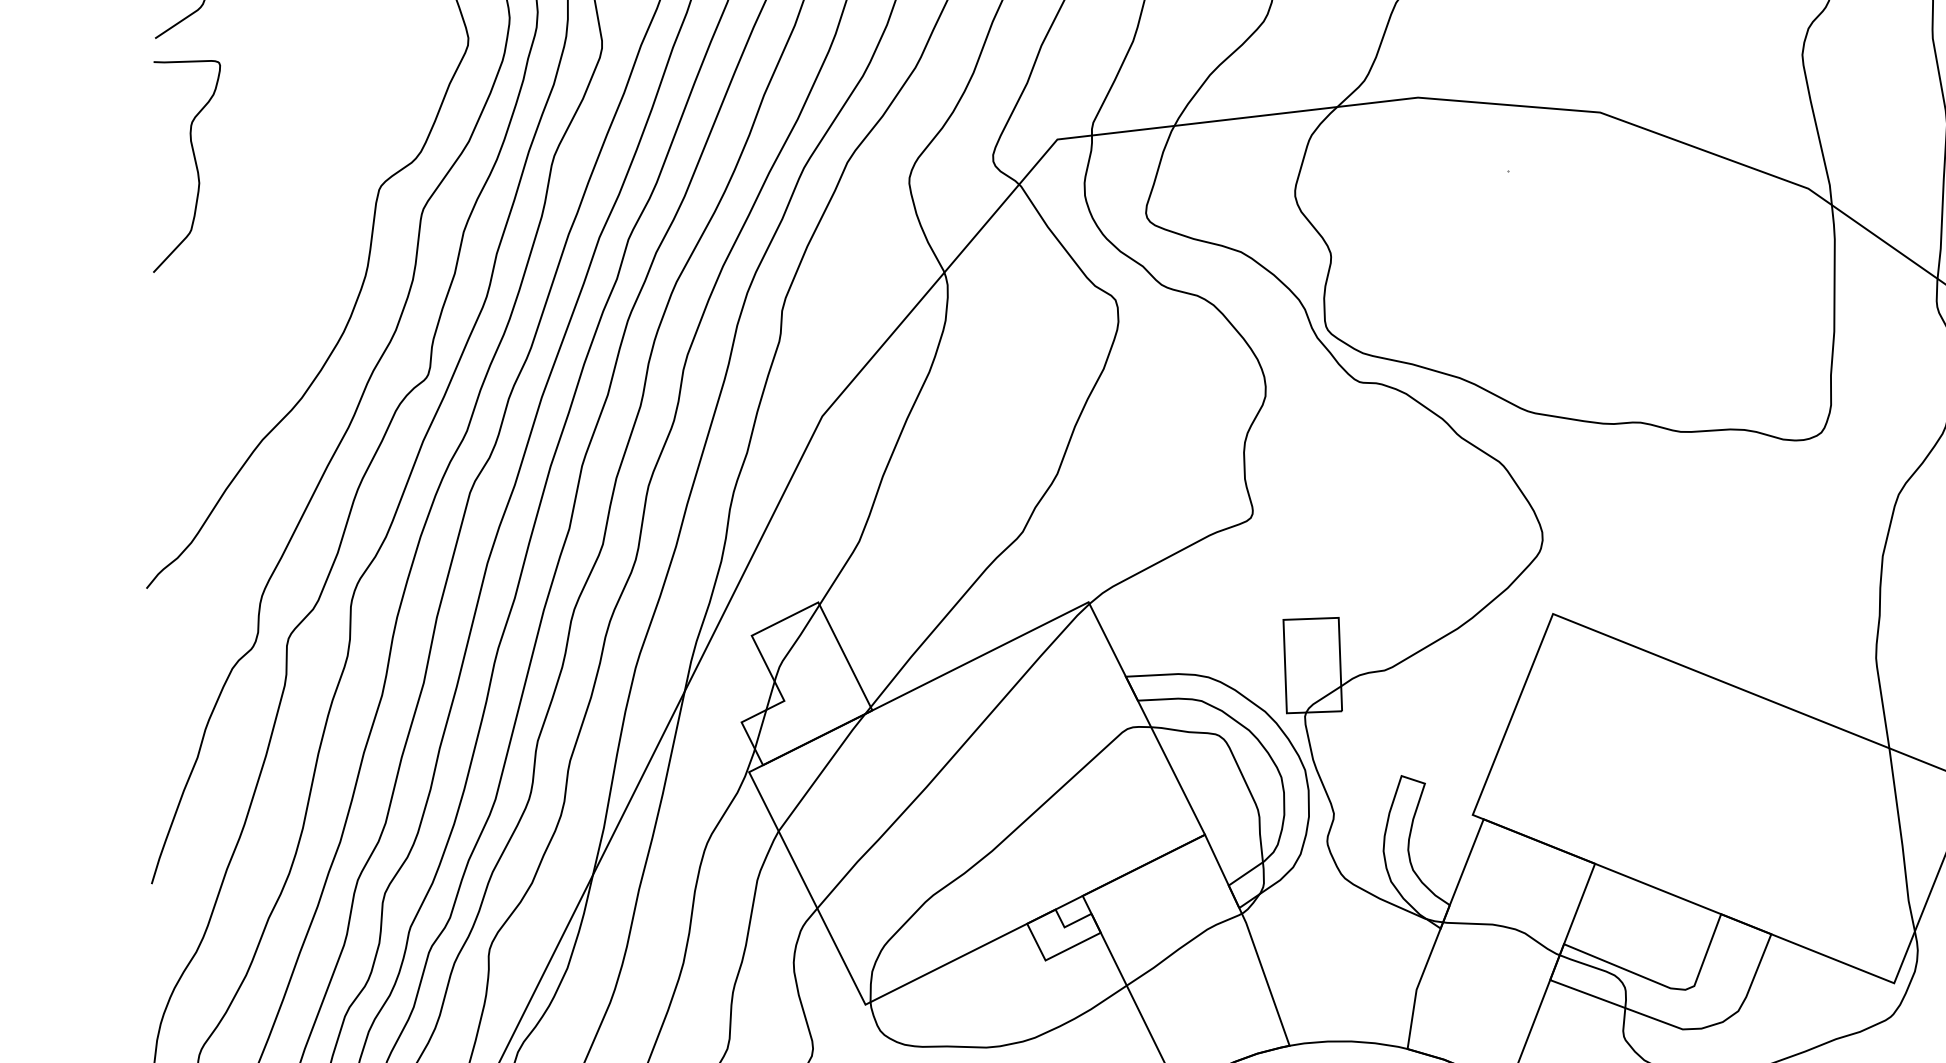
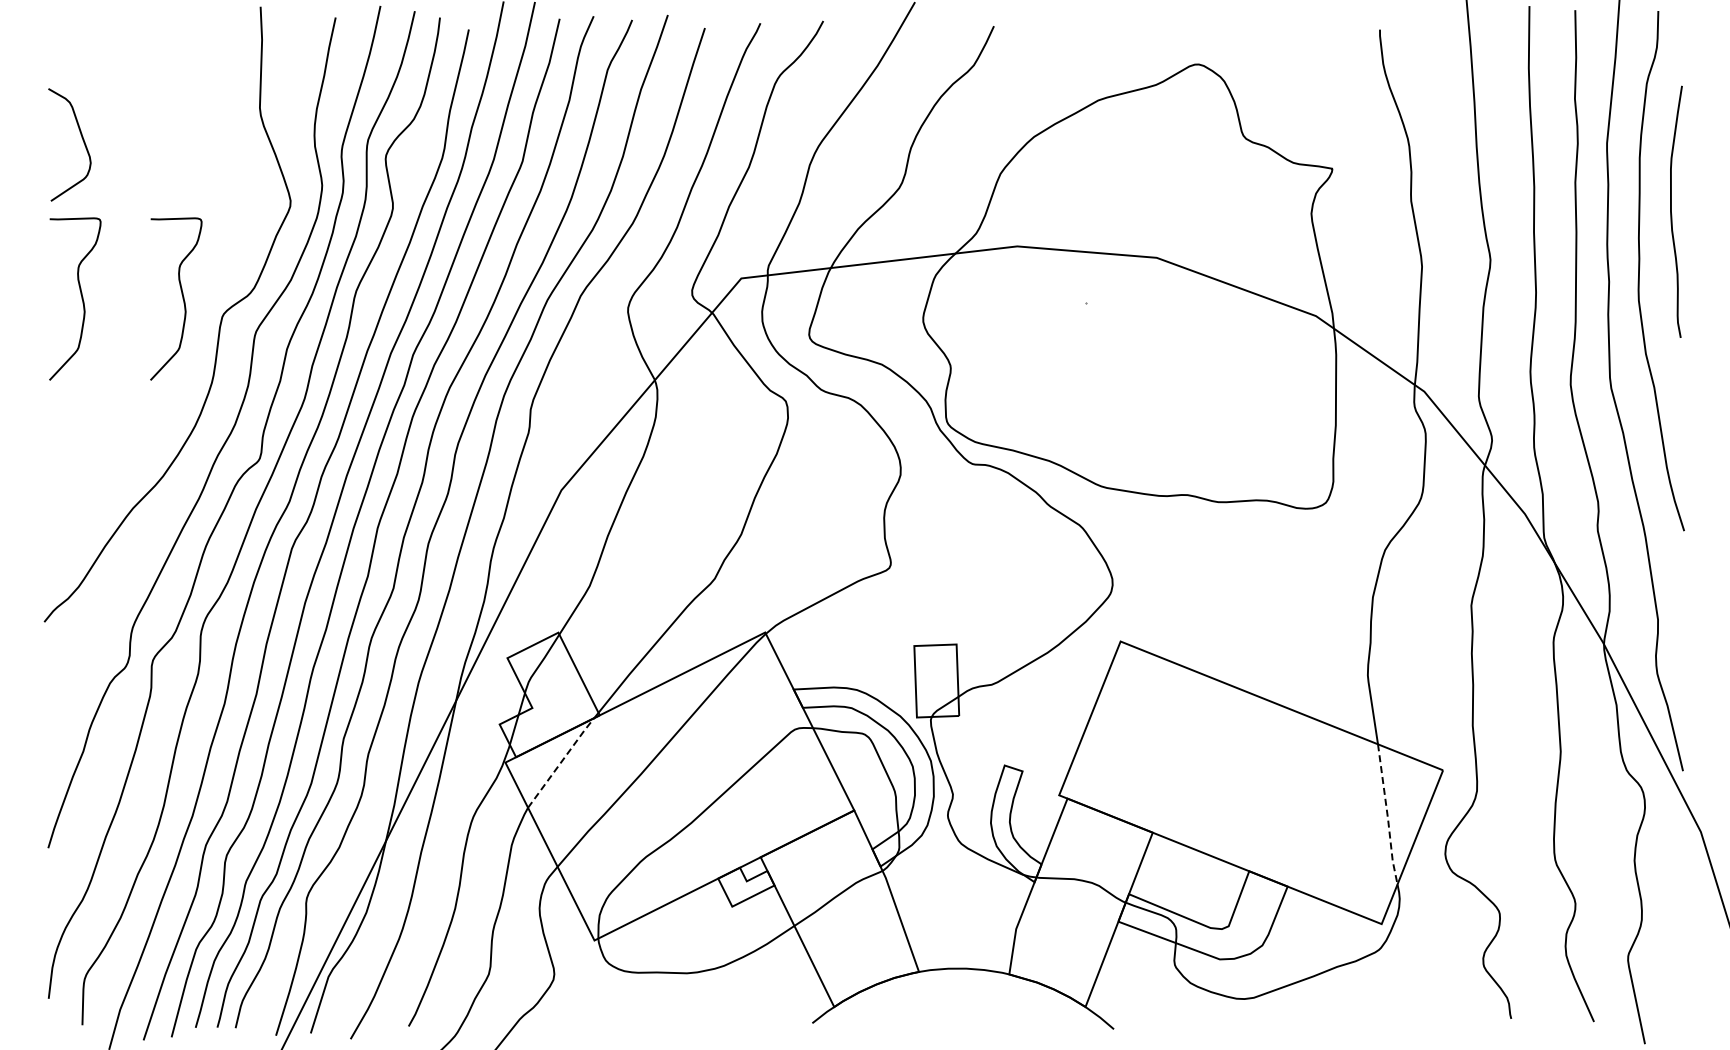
curve: (327, 165) -> (182, 298), added
line: (822, 772) -> (561, 762), solid -> dashed
line: (1901, 841) -> (1387, 815), solid -> dashed

